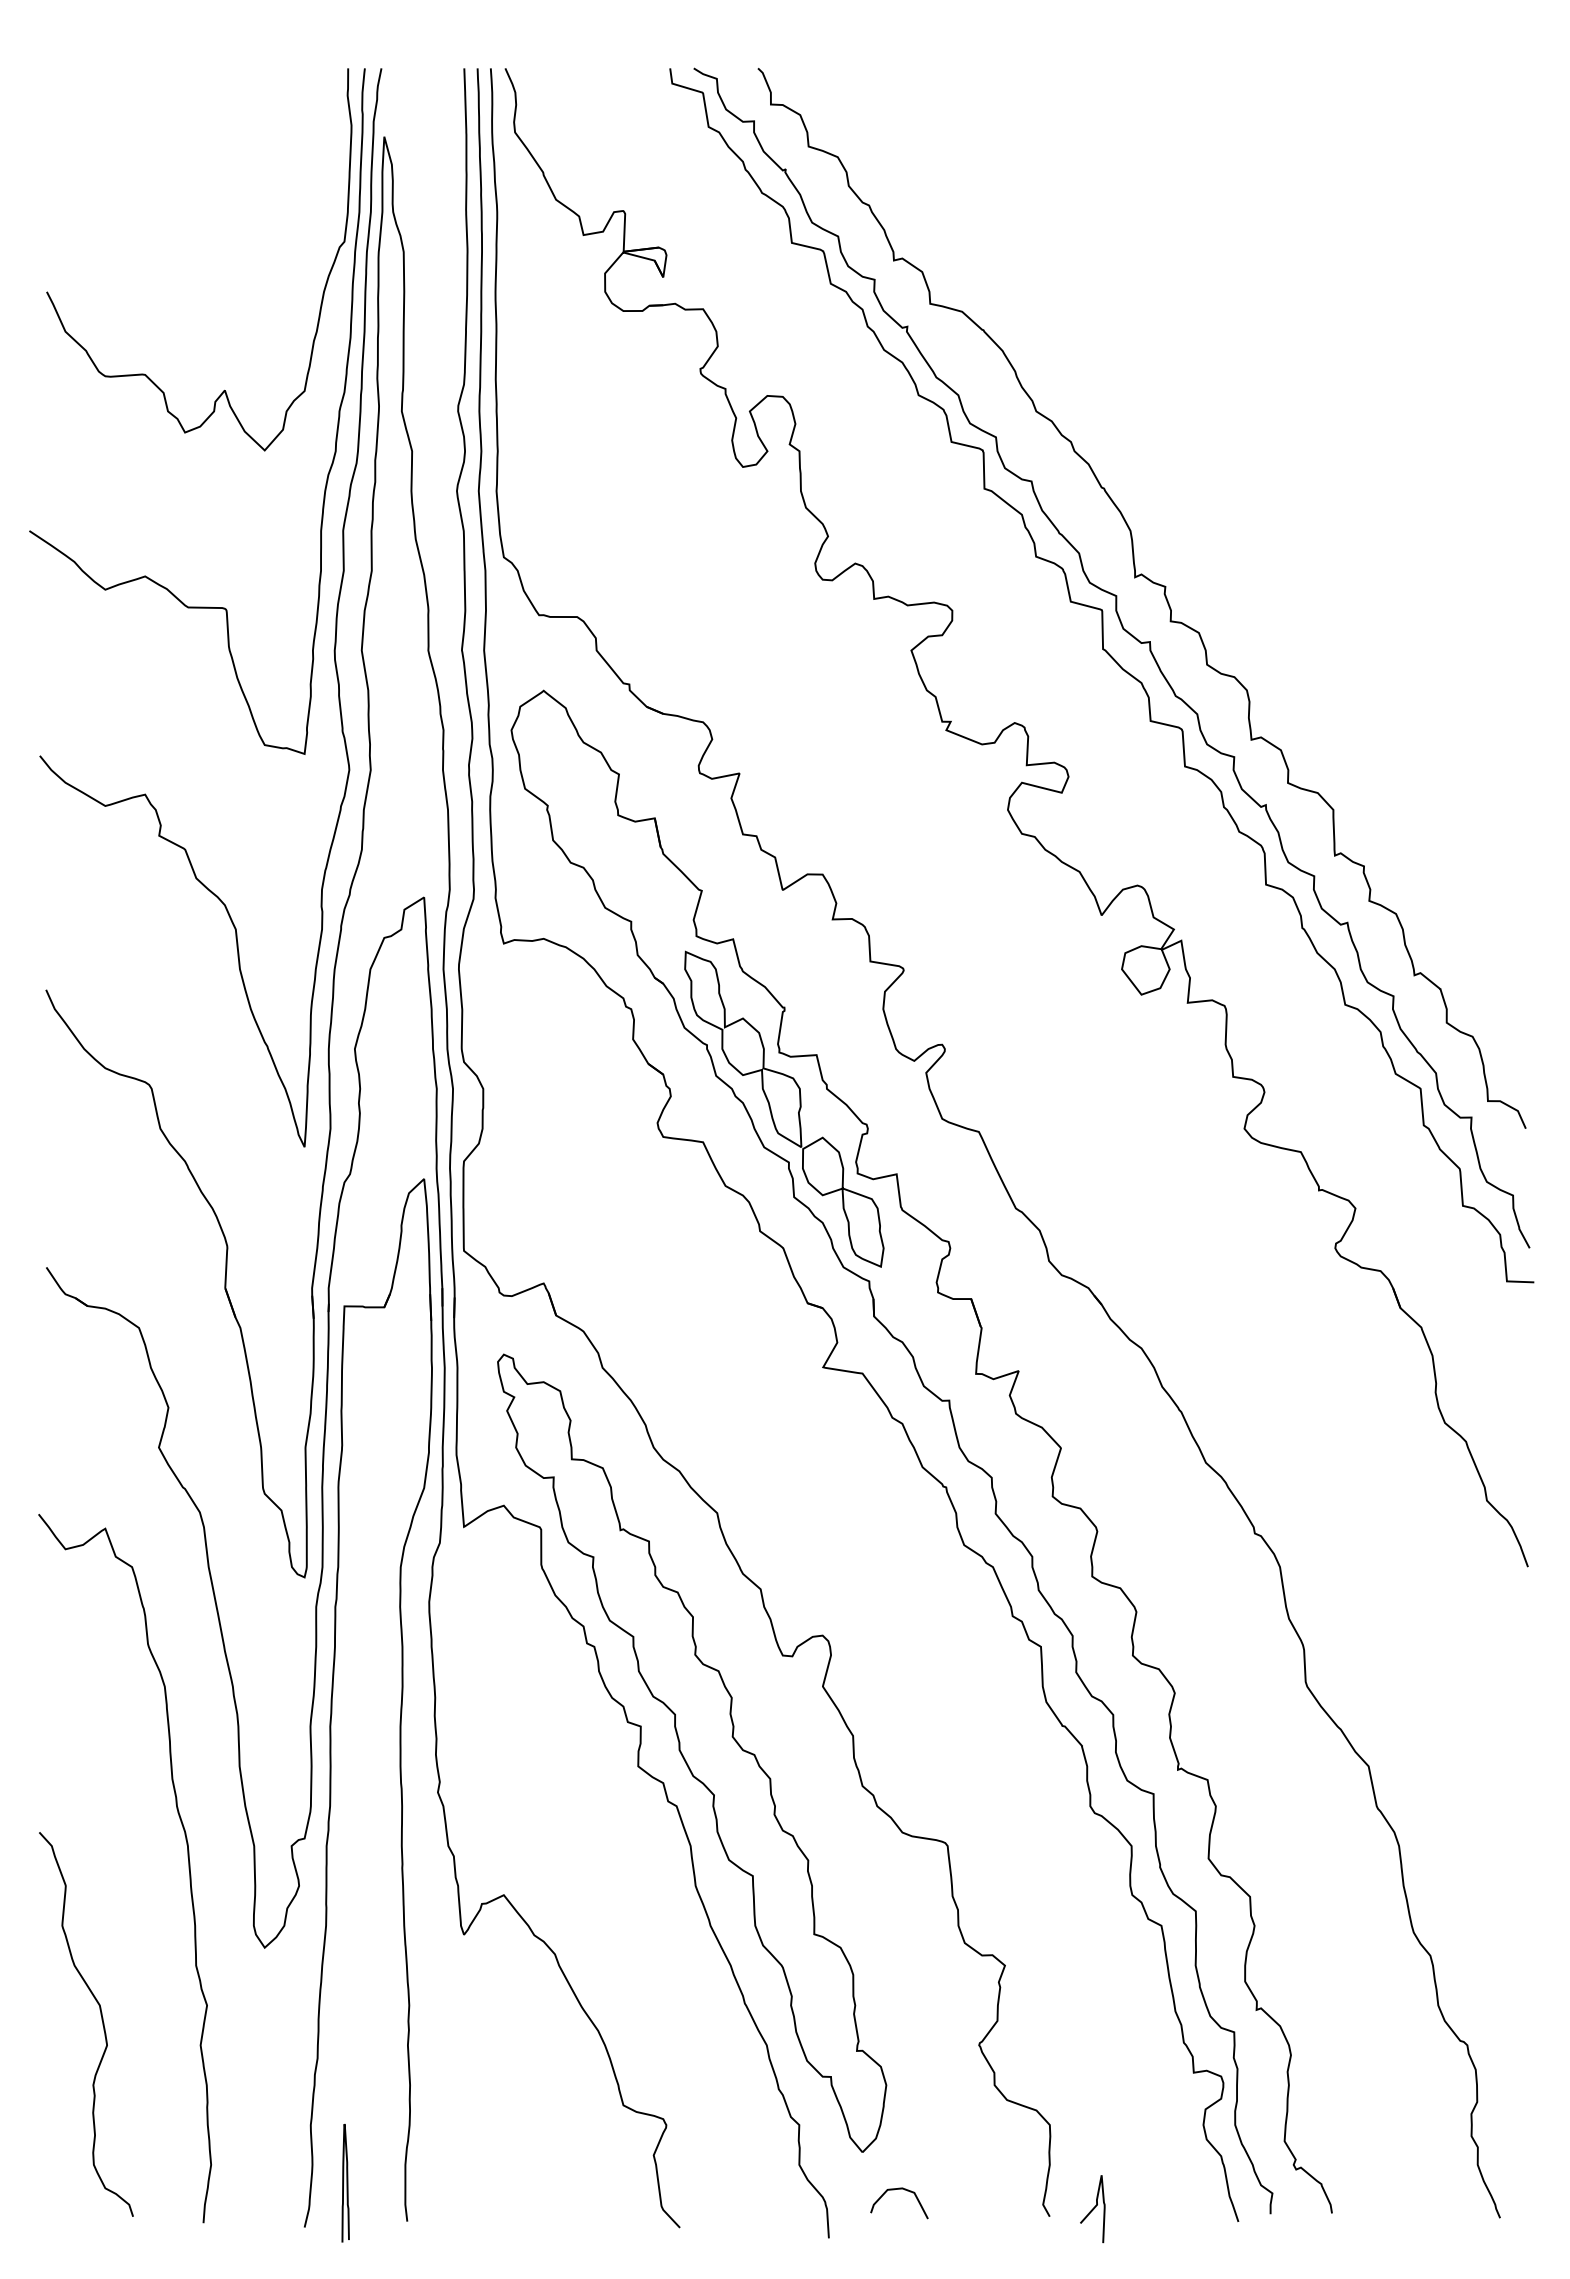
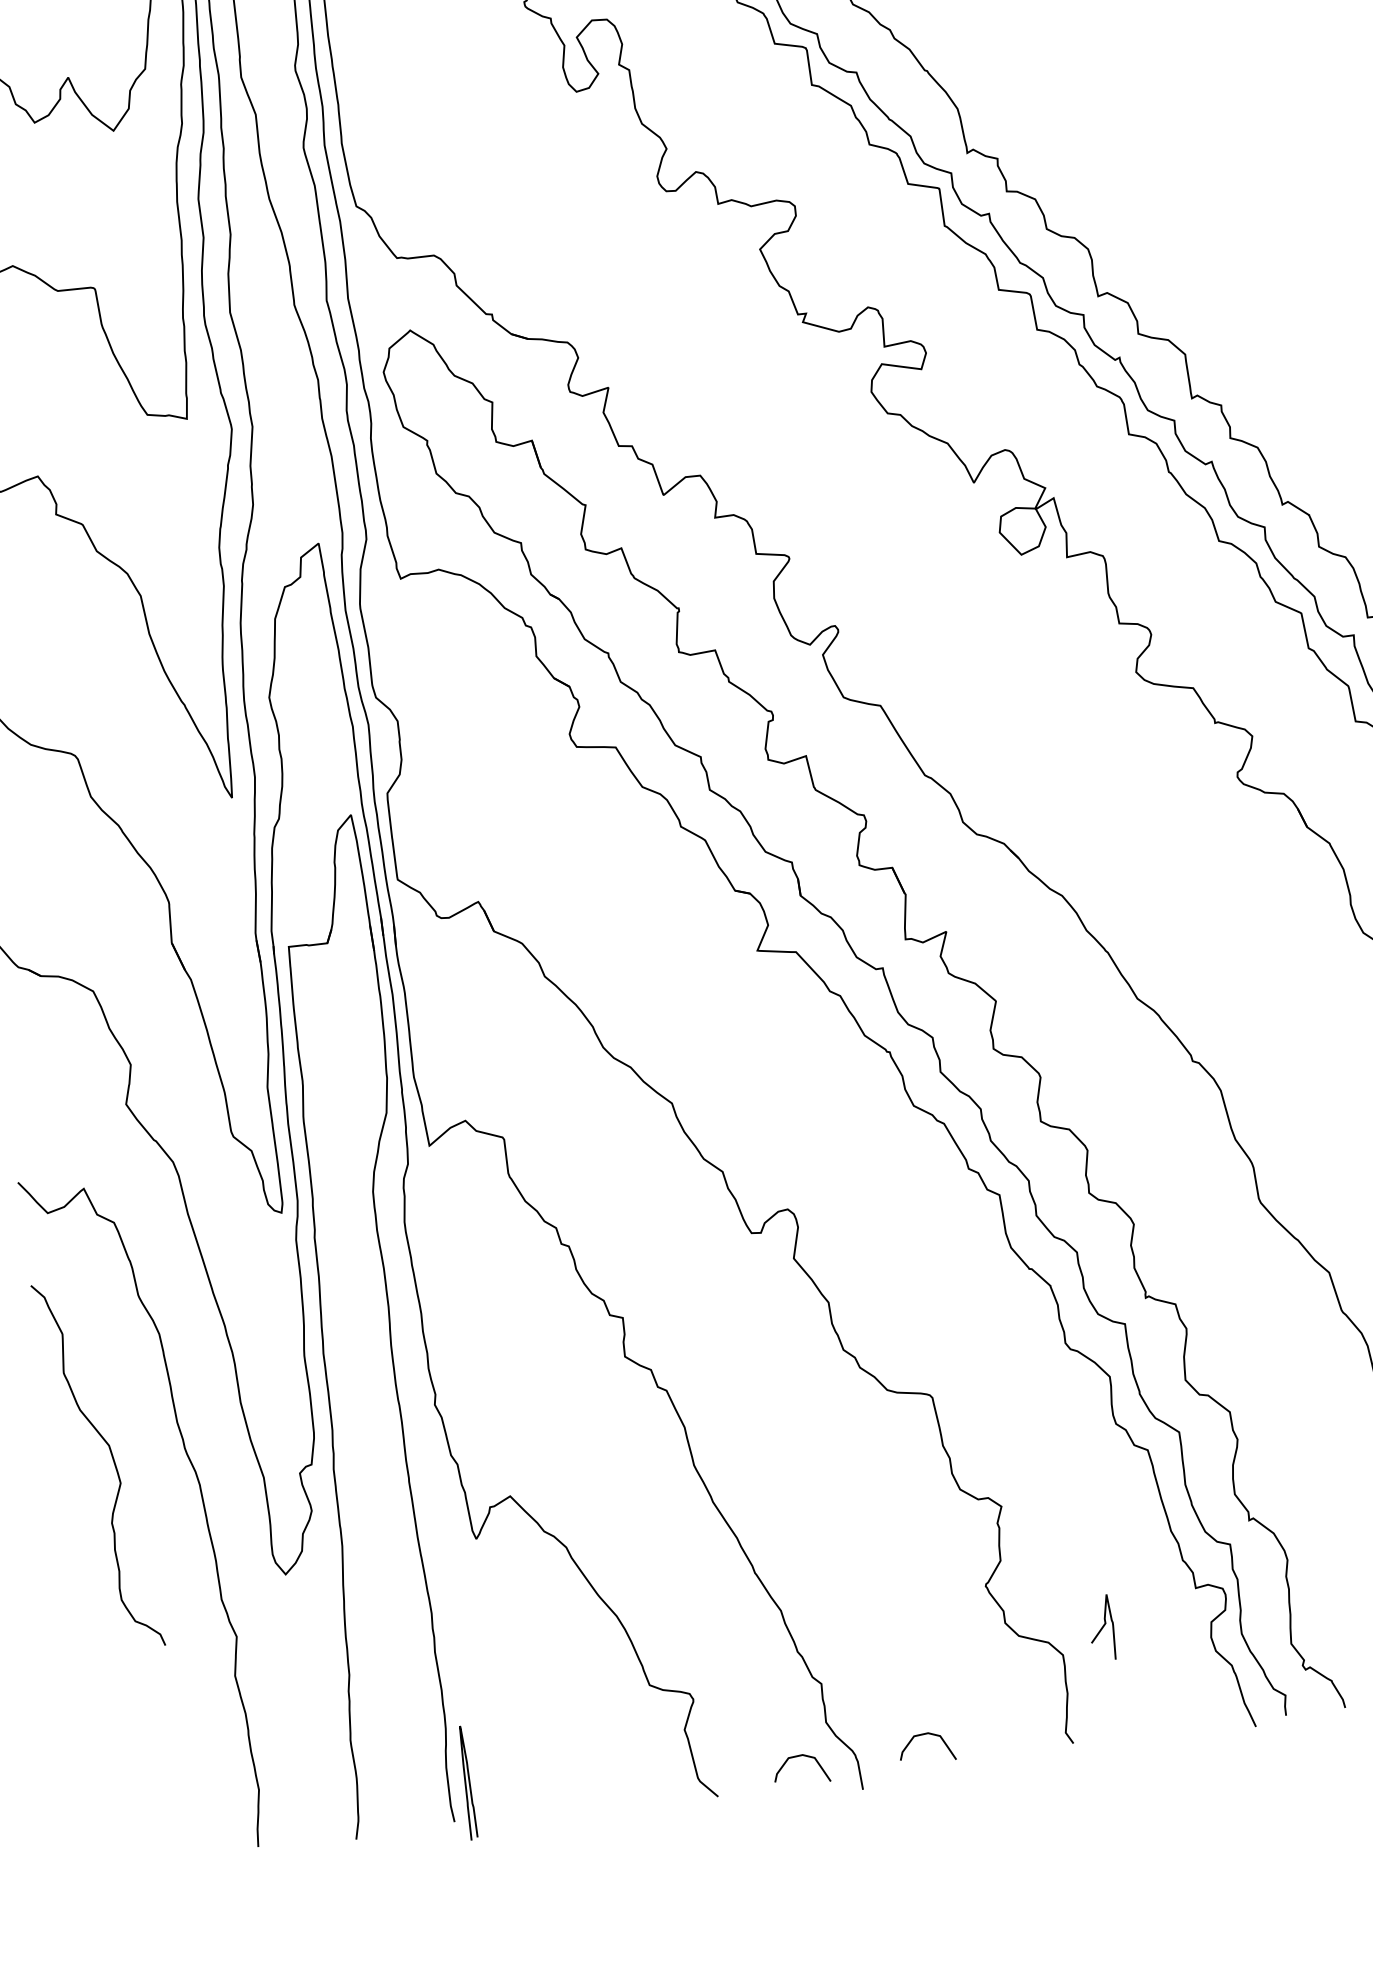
part: (784, 1108) -> (690, 705), removed
part: (692, 1752) -> (675, 1337), removed
curve: (101, 2020) -> (112, 1459), moved
curve: (346, 2183) -> (468, 1783), moved
curve: (763, 2197) -> (795, 1757), added
curve: (1092, 2209) -> (1101, 1628), moved

